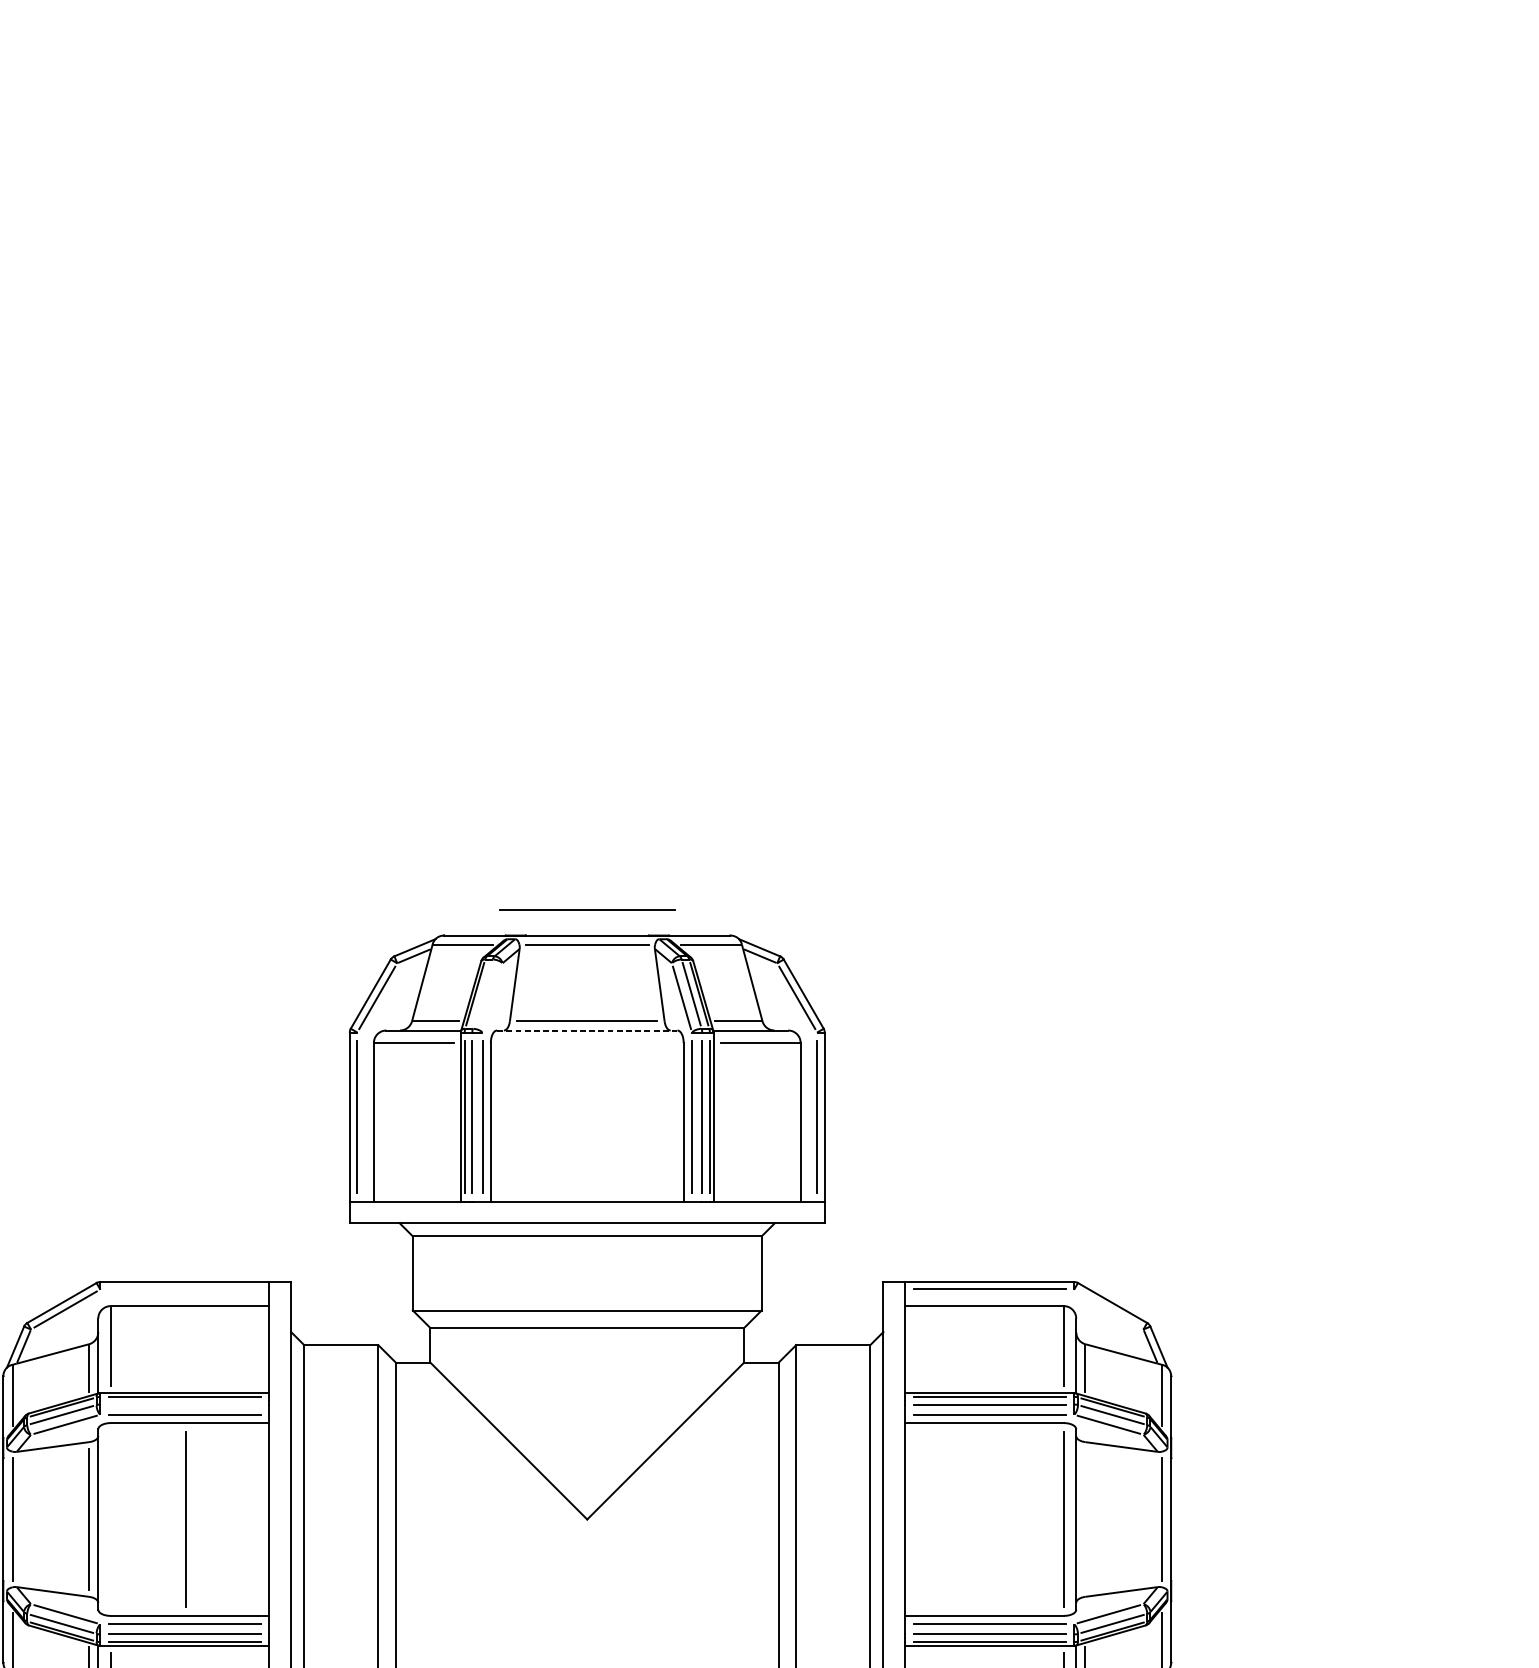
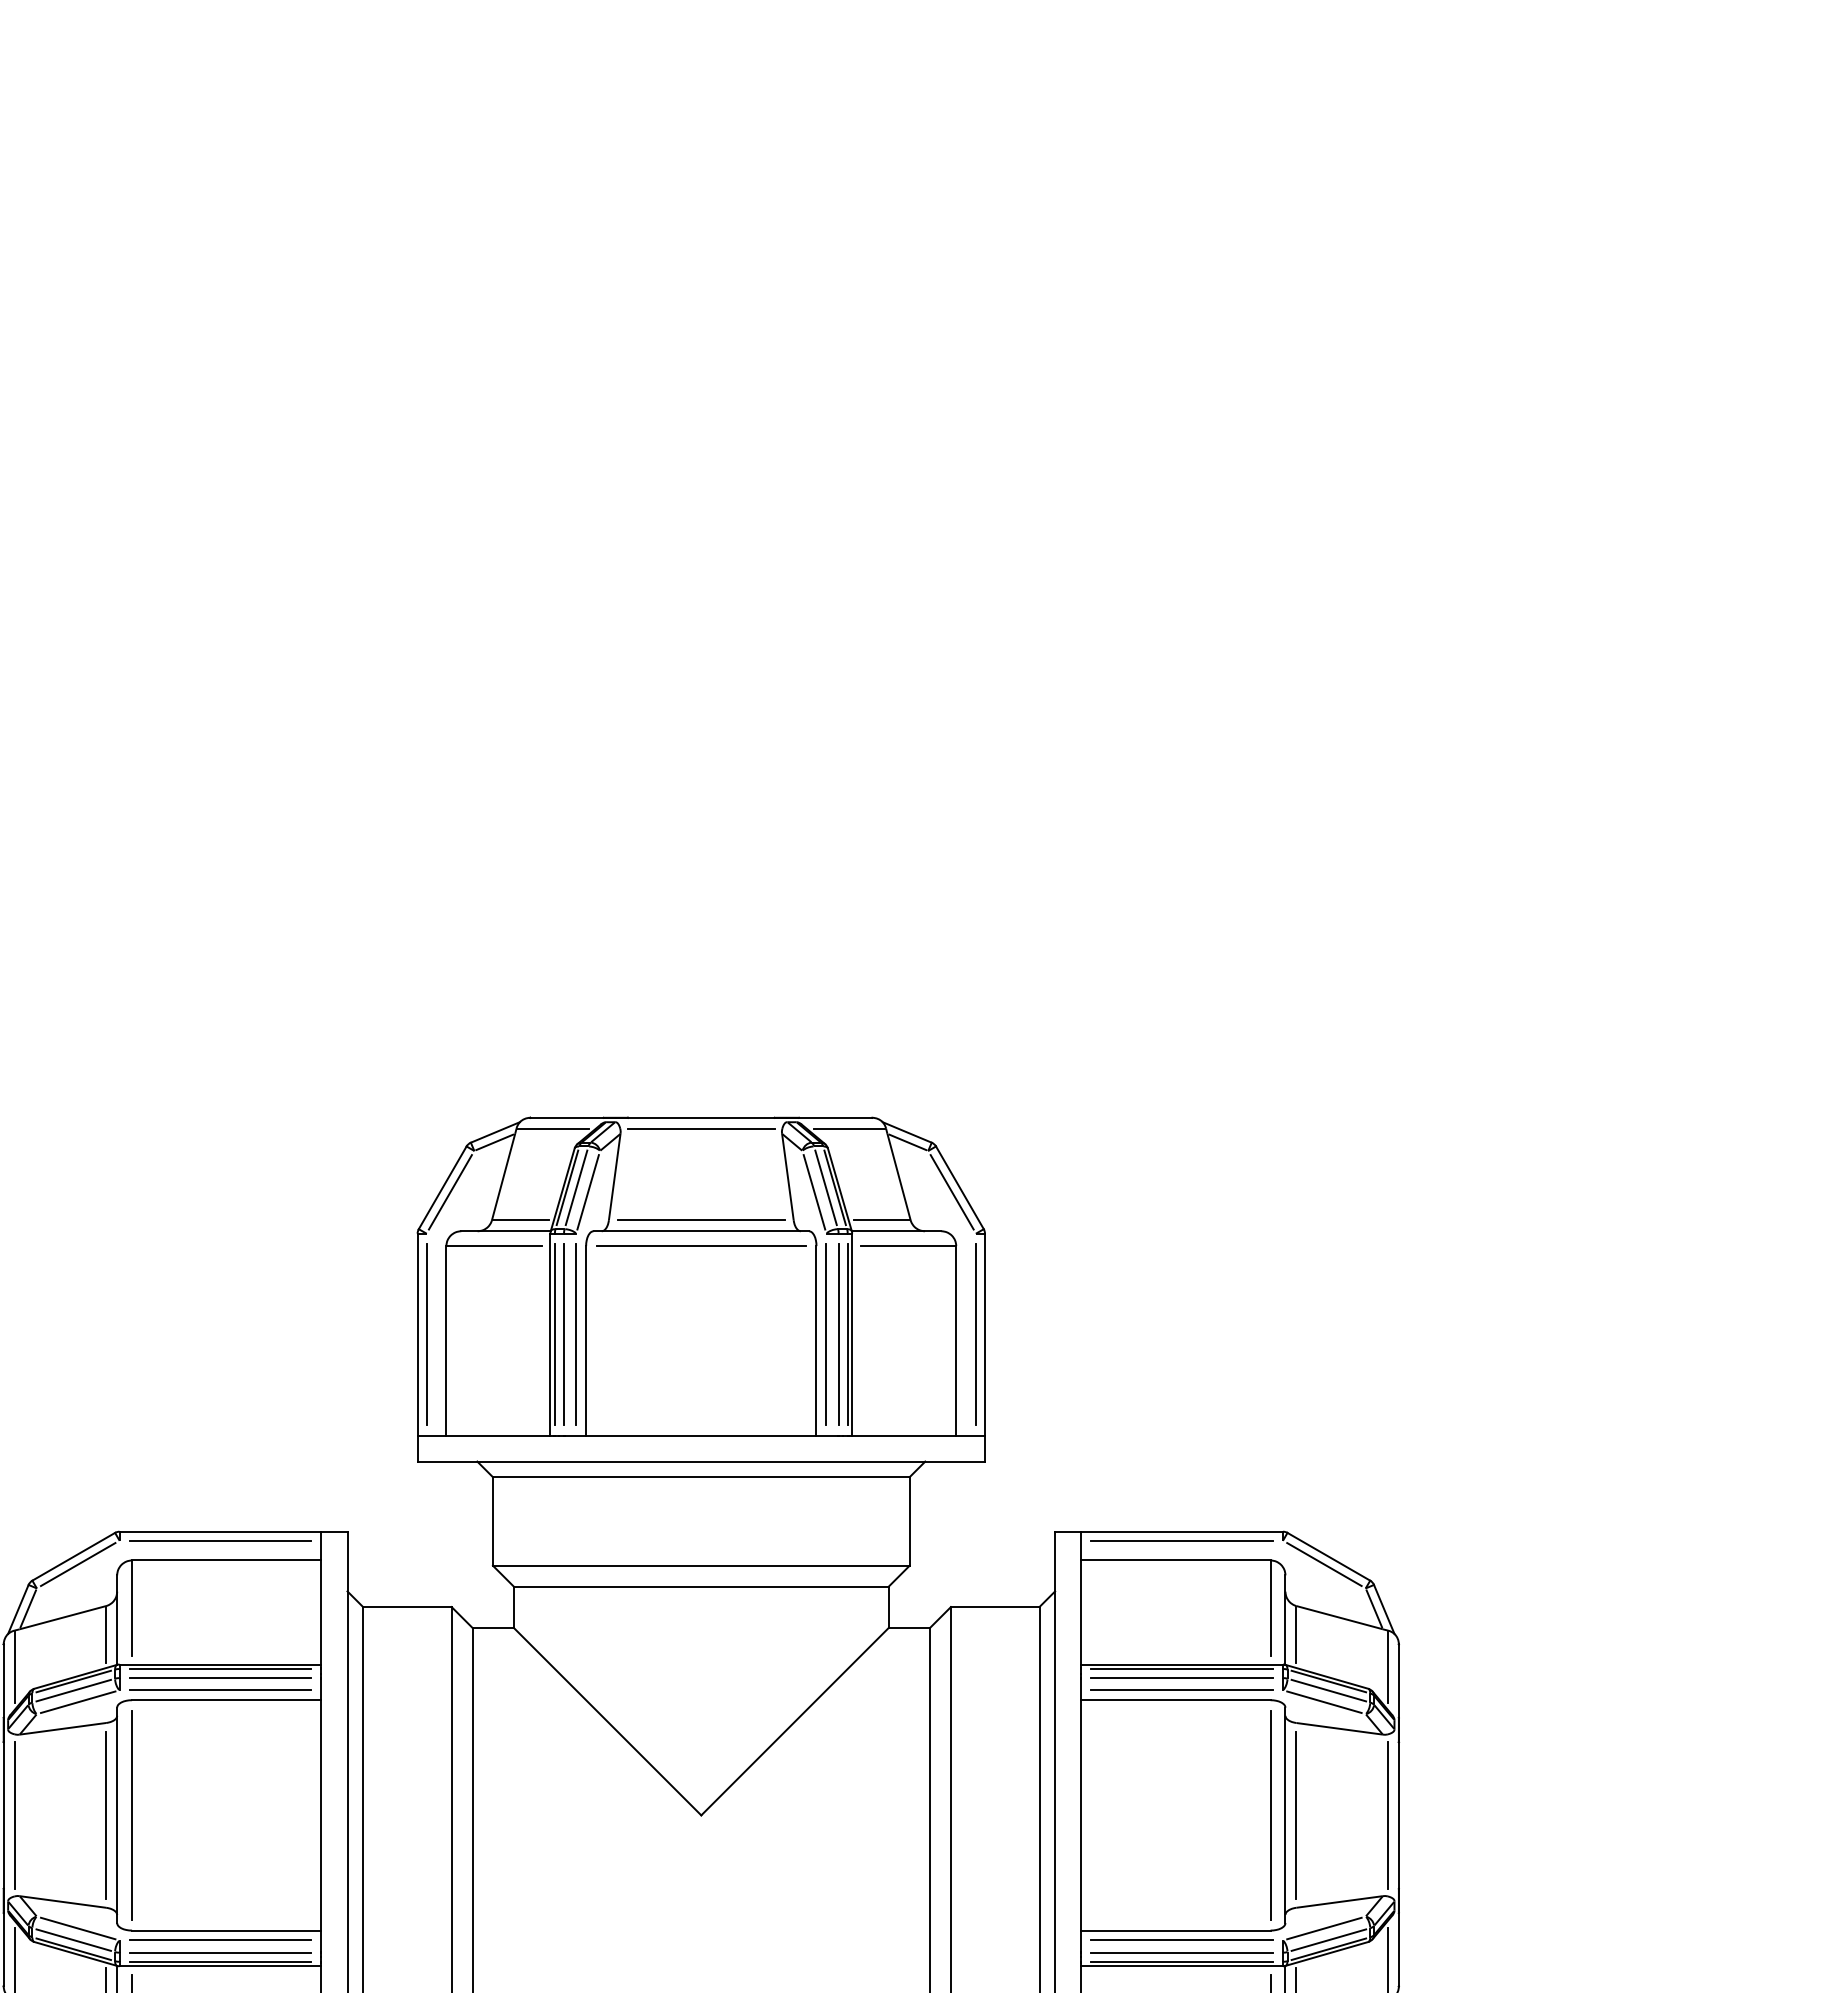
line: (587, 909) -> (701, 1245), moved
line: (482, 993) -> (576, 1187), added
line: (492, 998) -> (587, 1192), added
line: (587, 1030) -> (701, 1231), dashed -> solid
line: (184, 1289) -> (220, 1540), added
line: (1108, 1309) -> (1324, 1564), added
line: (184, 1404) -> (220, 1678), added
line: (185, 1519) -> (131, 1815), moved
line: (1085, 1519) -> (1296, 1815), added

